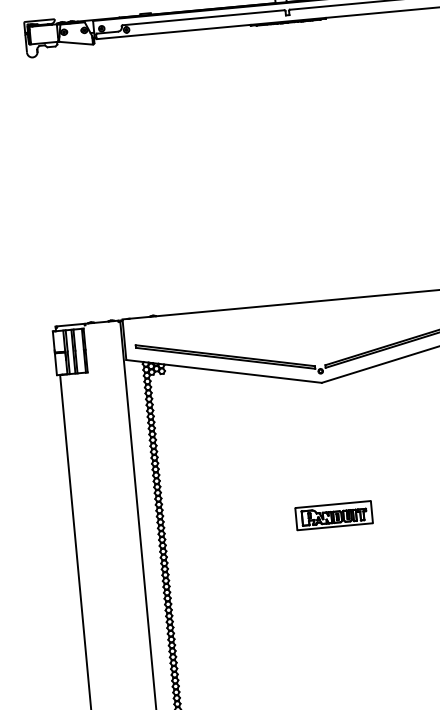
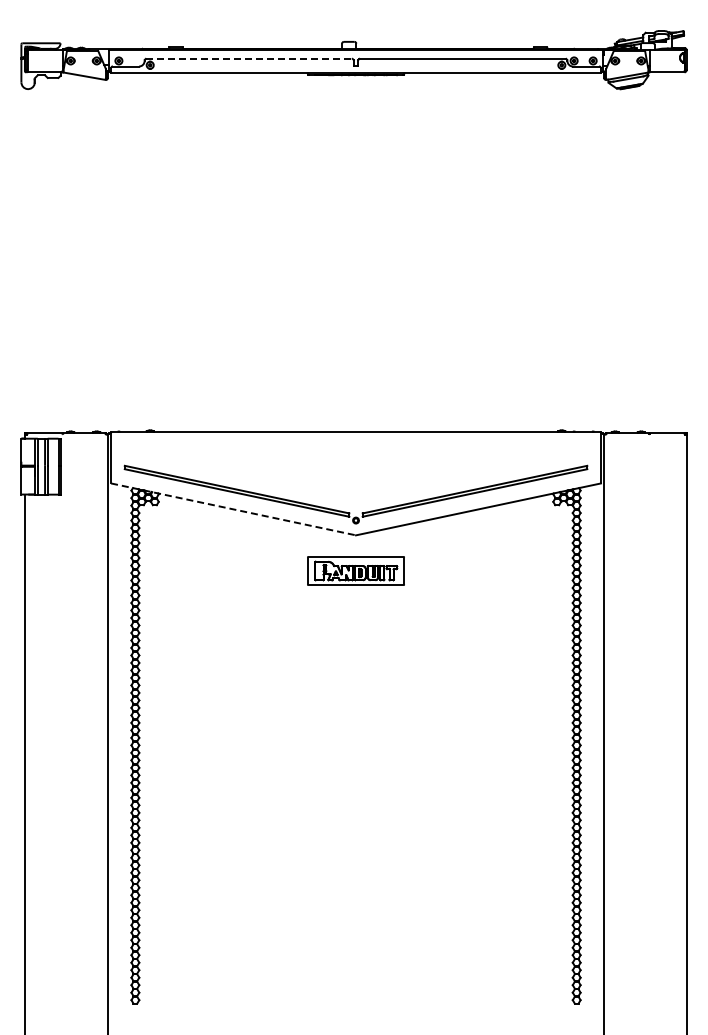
line: (203, 17) -> (249, 58), solid -> dashed
line: (224, 371) -> (234, 509), solid -> dashed
part: (333, 515) -> (355, 570), moved

